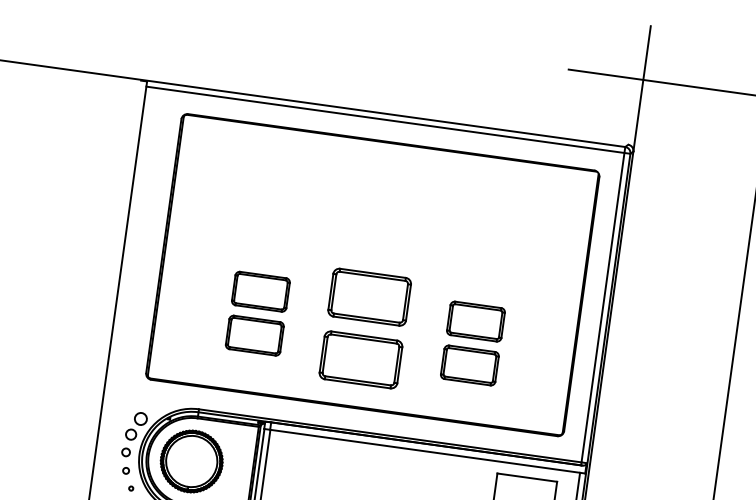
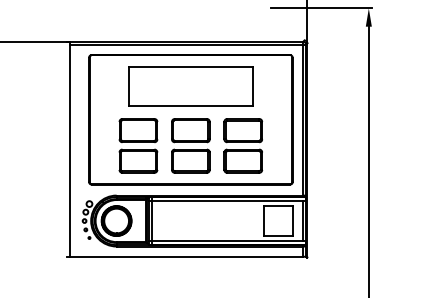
part: (381, 206) -> (190, 86), added
part: (258, 312) -> (138, 145), size x1.43
part: (473, 342) -> (243, 145), size x1.43

